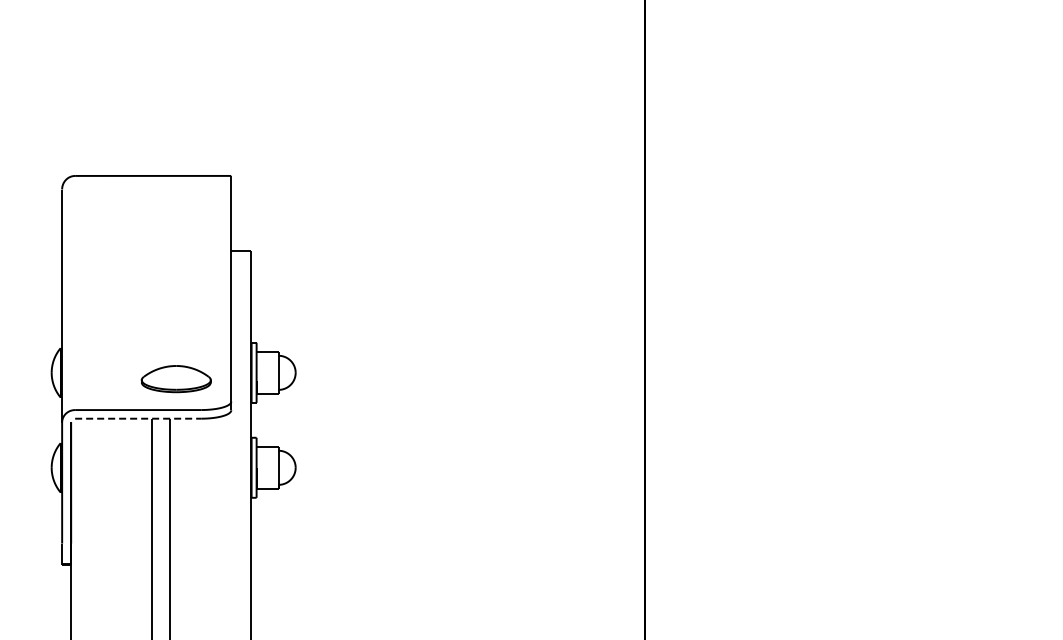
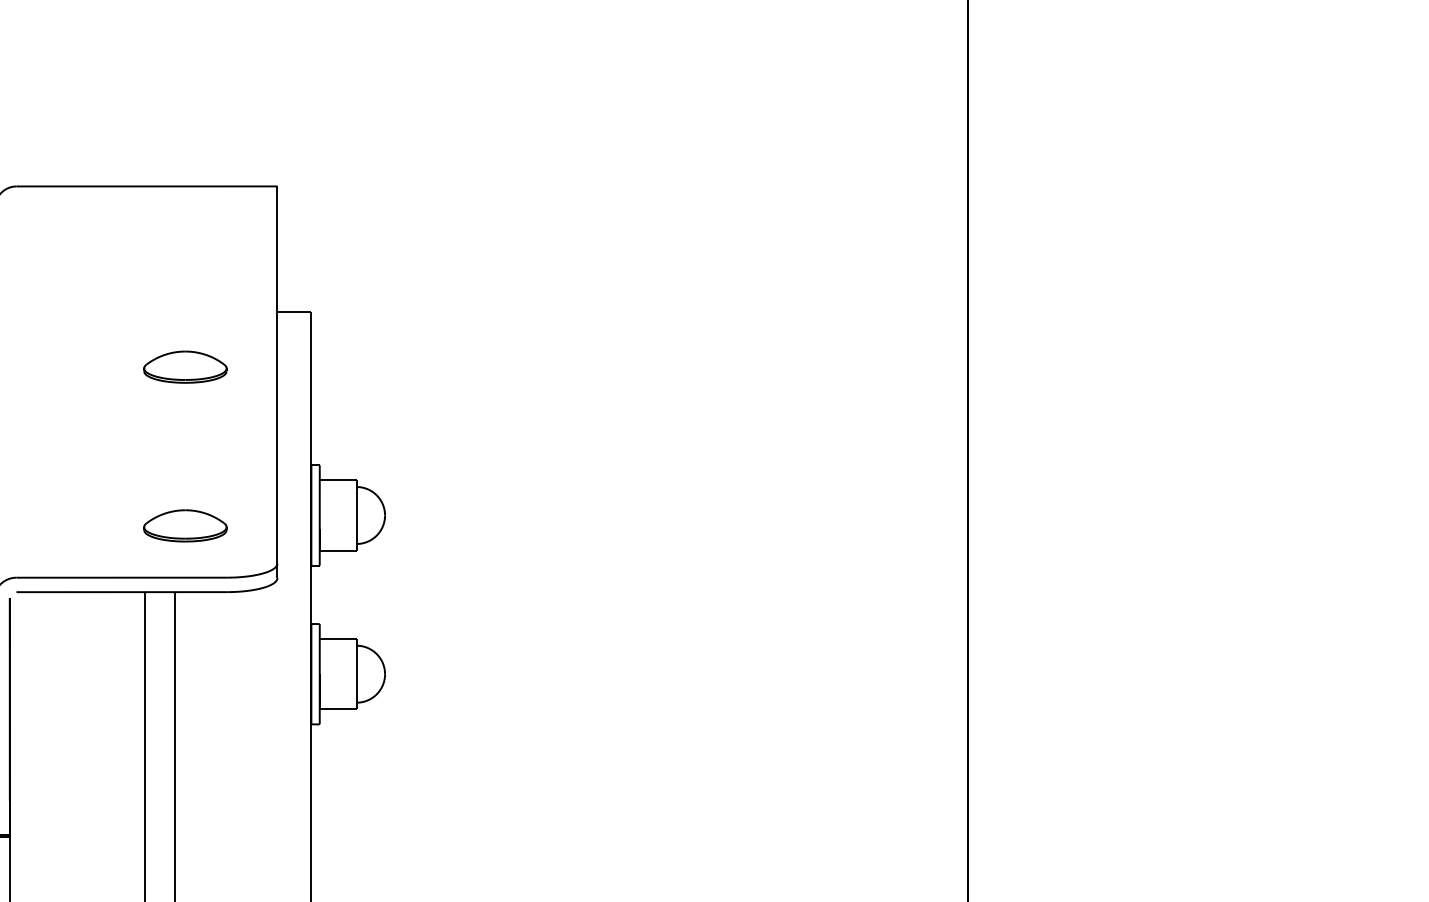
part: (175, 283) -> (184, 366), added
part: (175, 378) -> (184, 524), size x0.71
line: (138, 418) -> (122, 591), dashed -> solid

